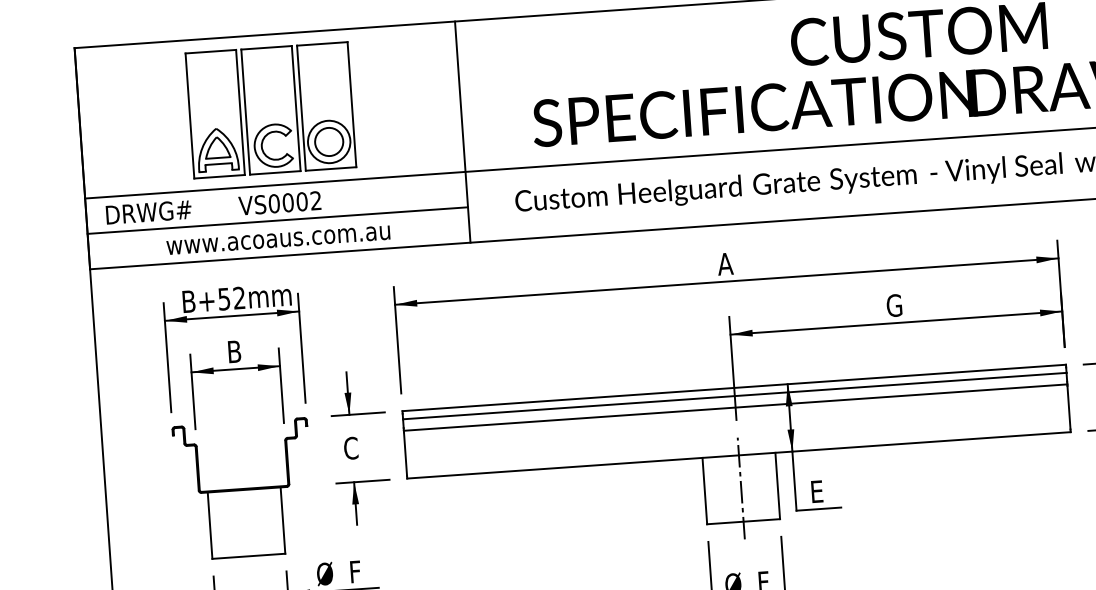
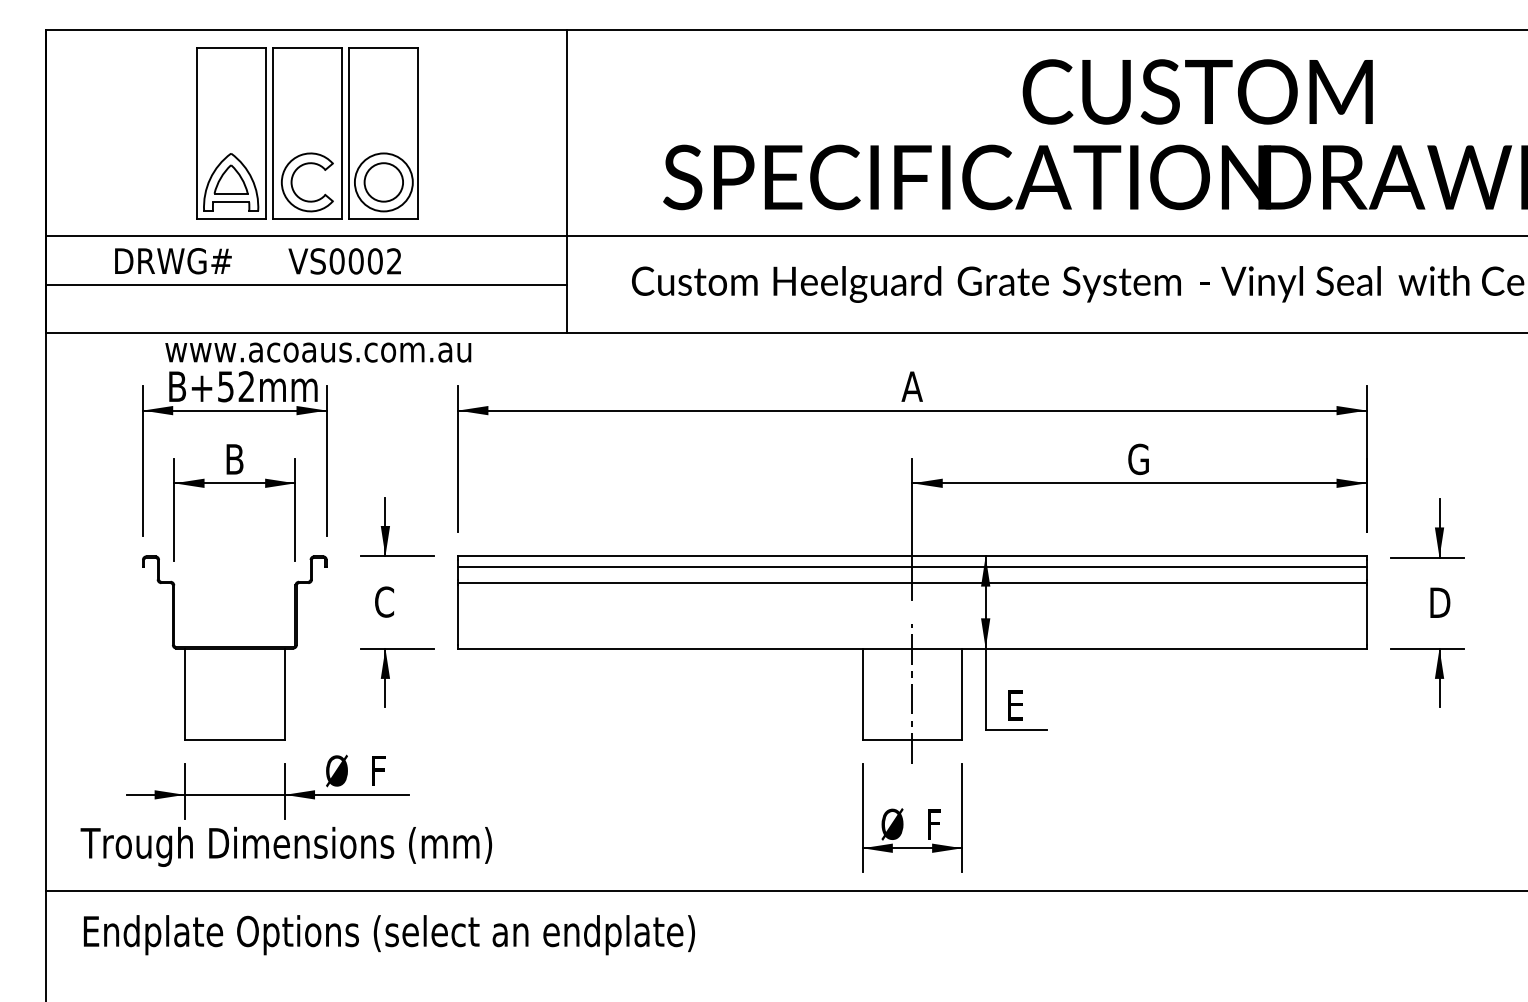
text: (279, 203) -> (344, 261), moved
text: (148, 212) -> (173, 261), moved
text: (278, 240) -> (318, 352), moved

